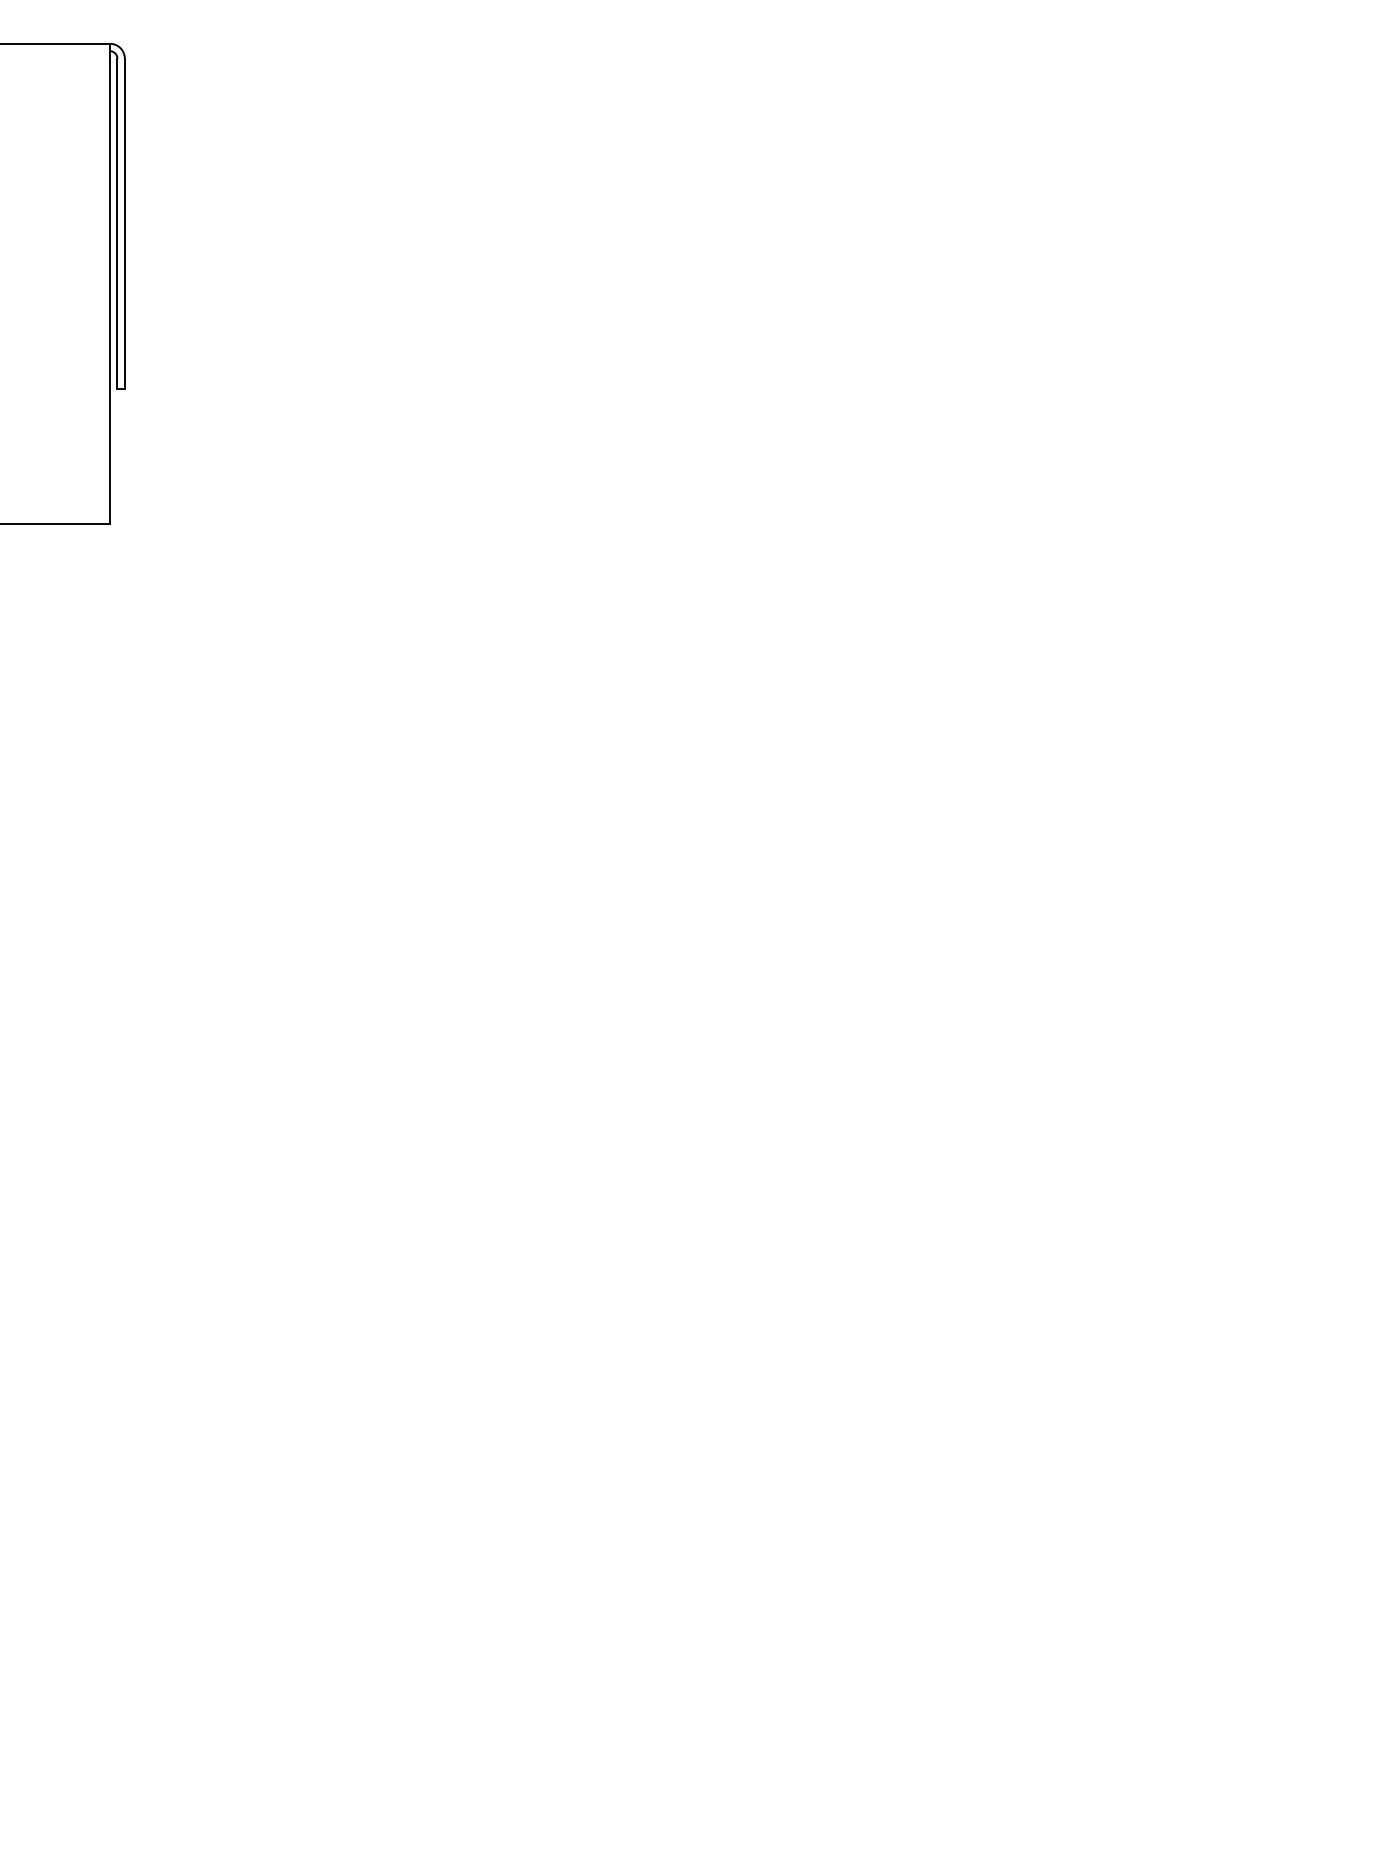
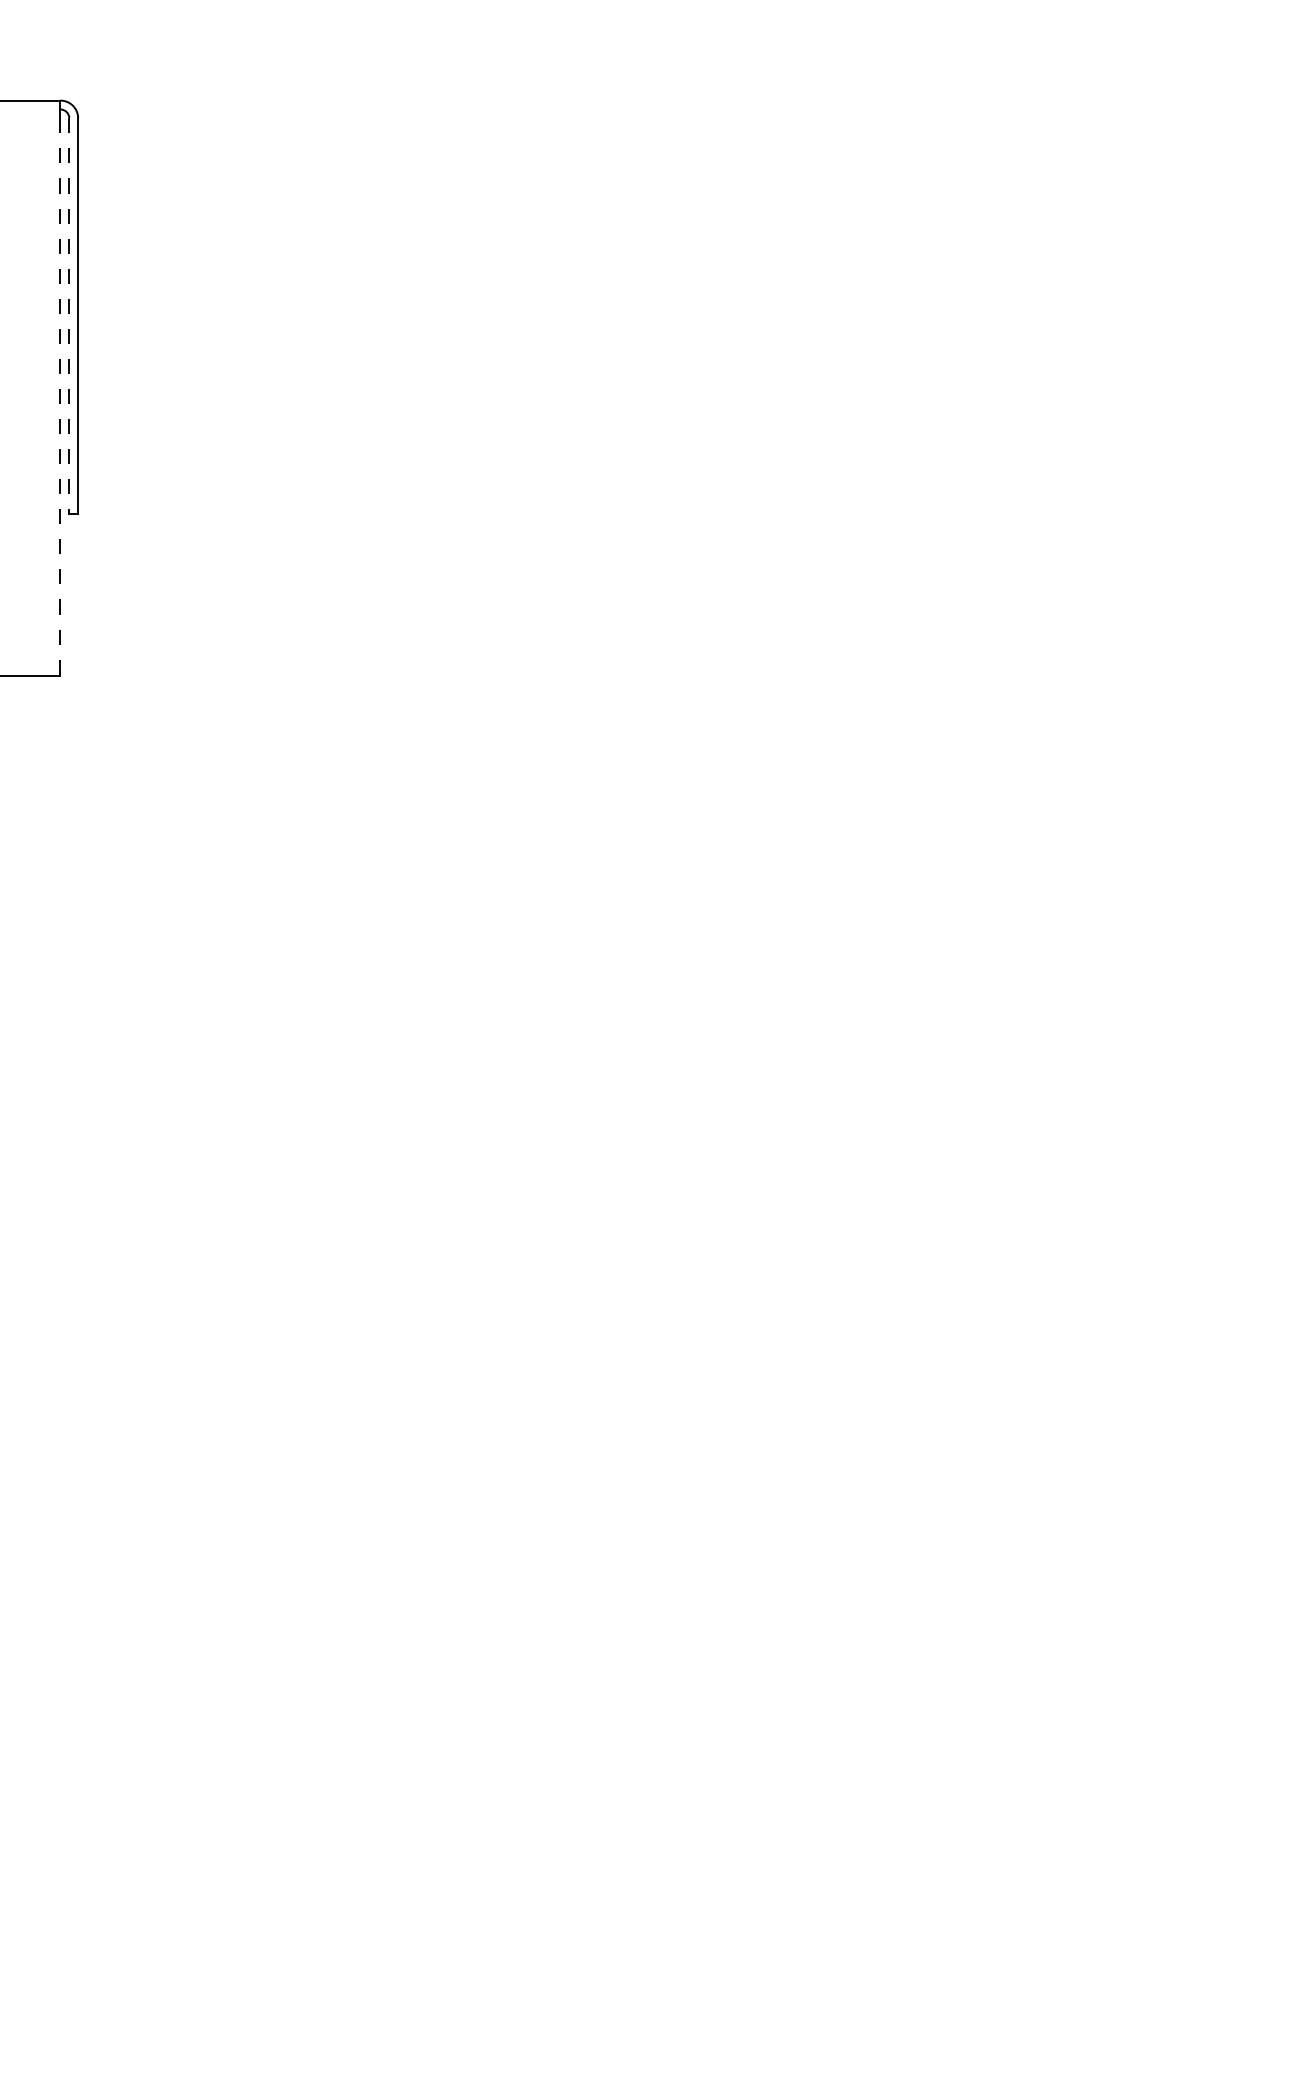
line: (117, 224) -> (69, 317), solid -> dashed
line: (110, 291) -> (61, 397), solid -> dashed

